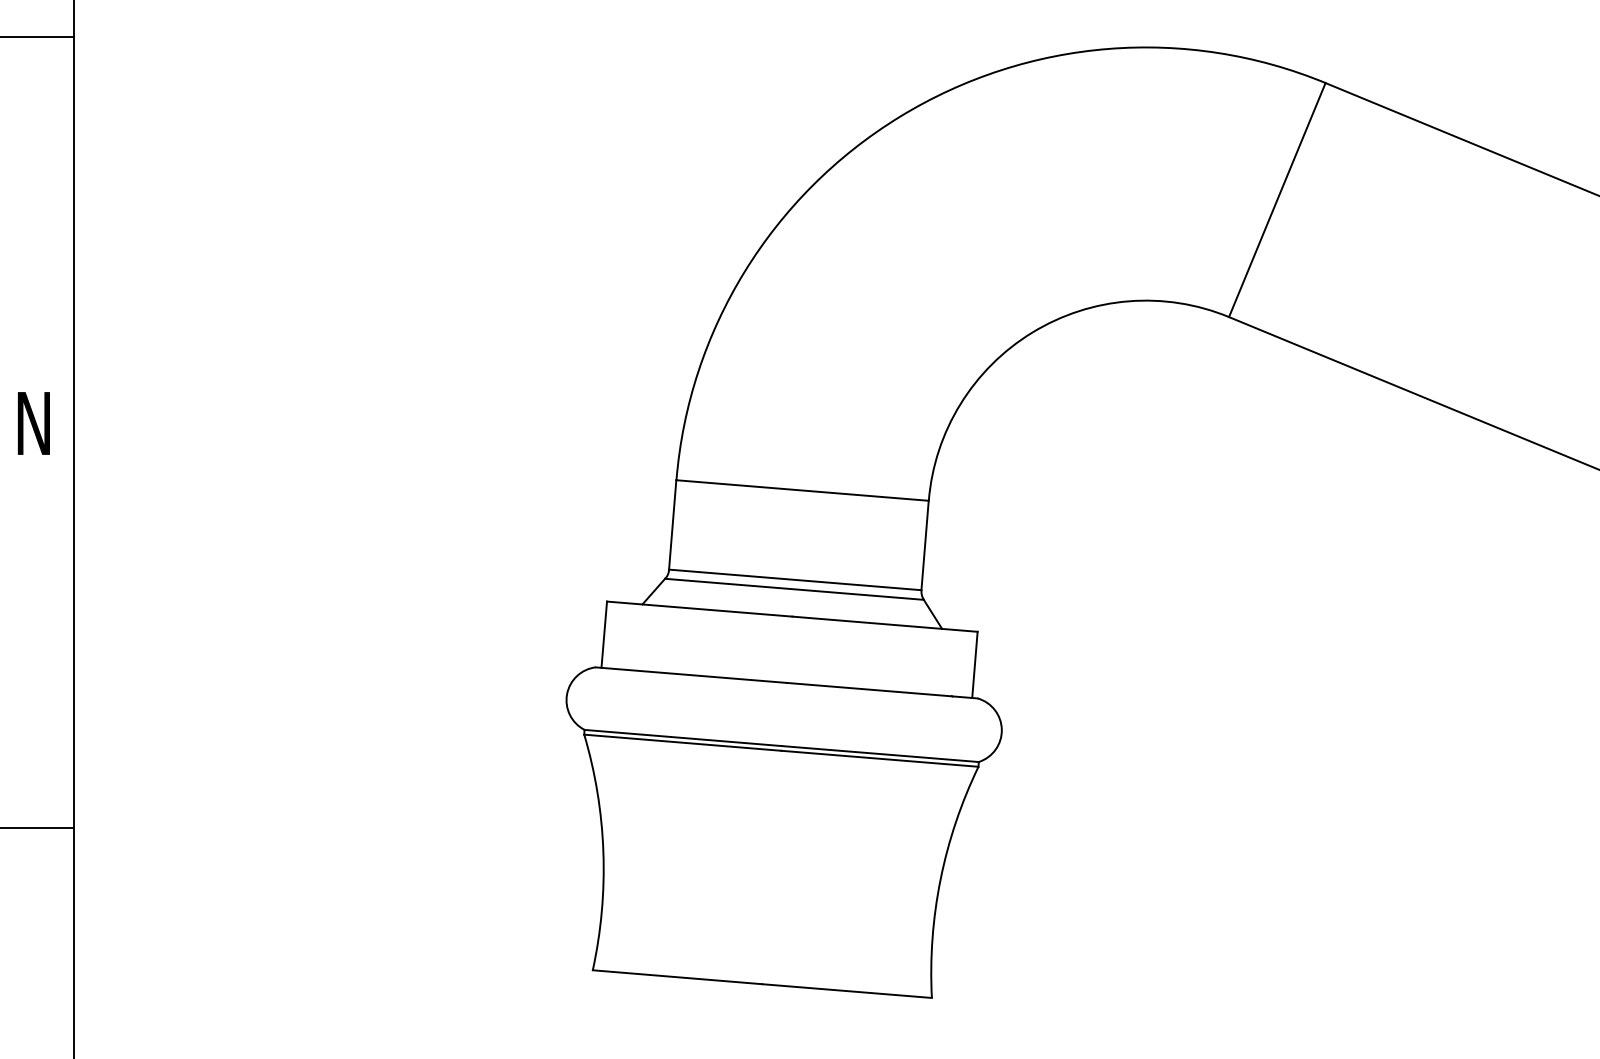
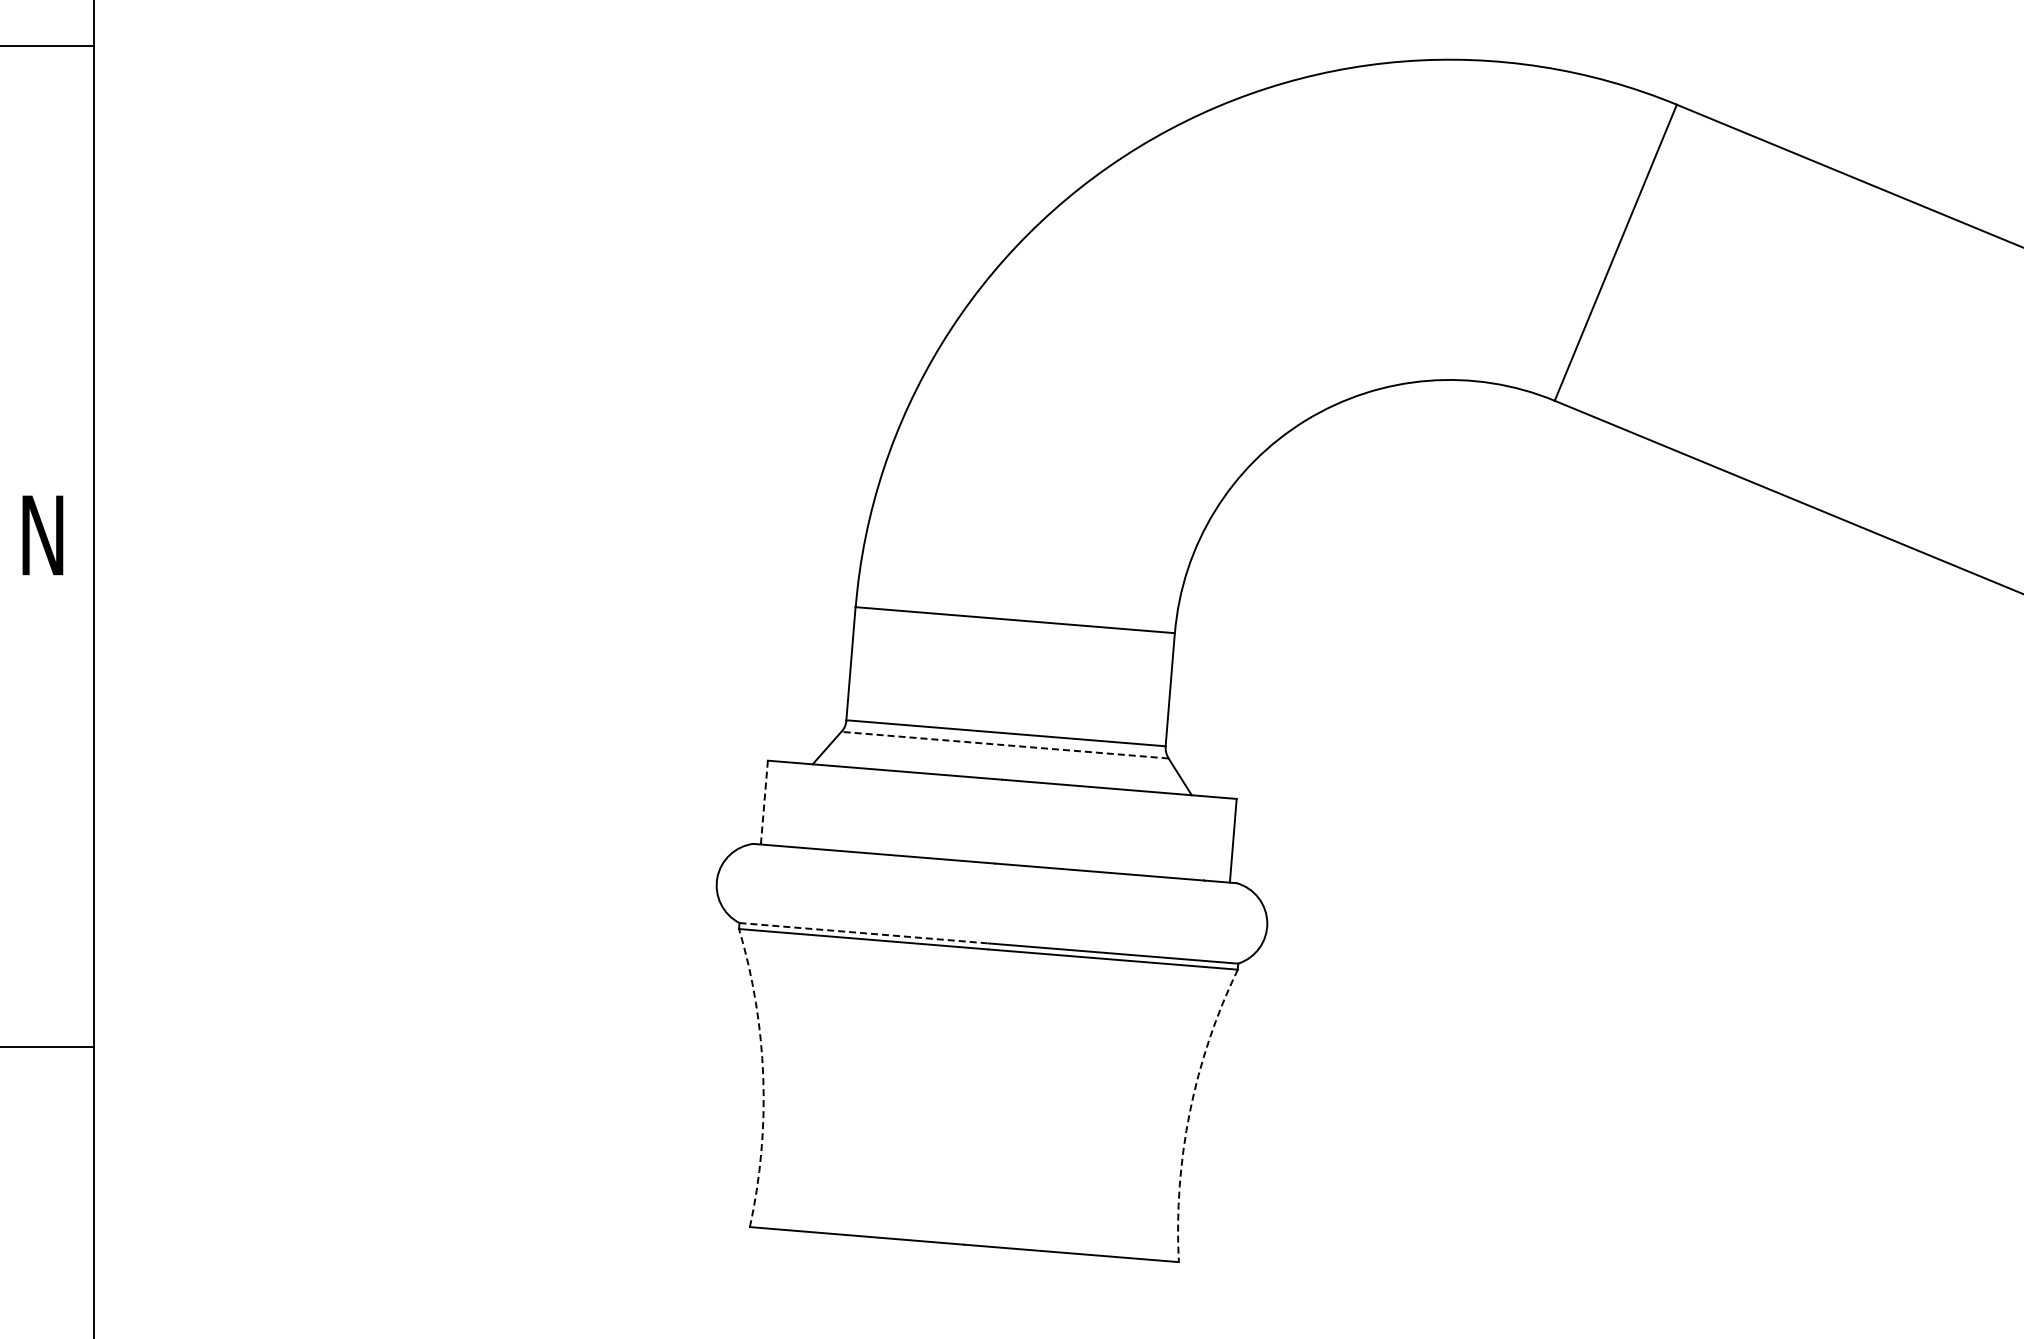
line: (794, 589) -> (1004, 745), solid -> dashed
line: (604, 634) -> (764, 802), solid -> dashed
line: (683, 738) -> (864, 933), solid -> dashed
arc: (603, 852) -> (763, 1077), solid -> dashed
arc: (940, 879) -> (1189, 1112), solid -> dashed

